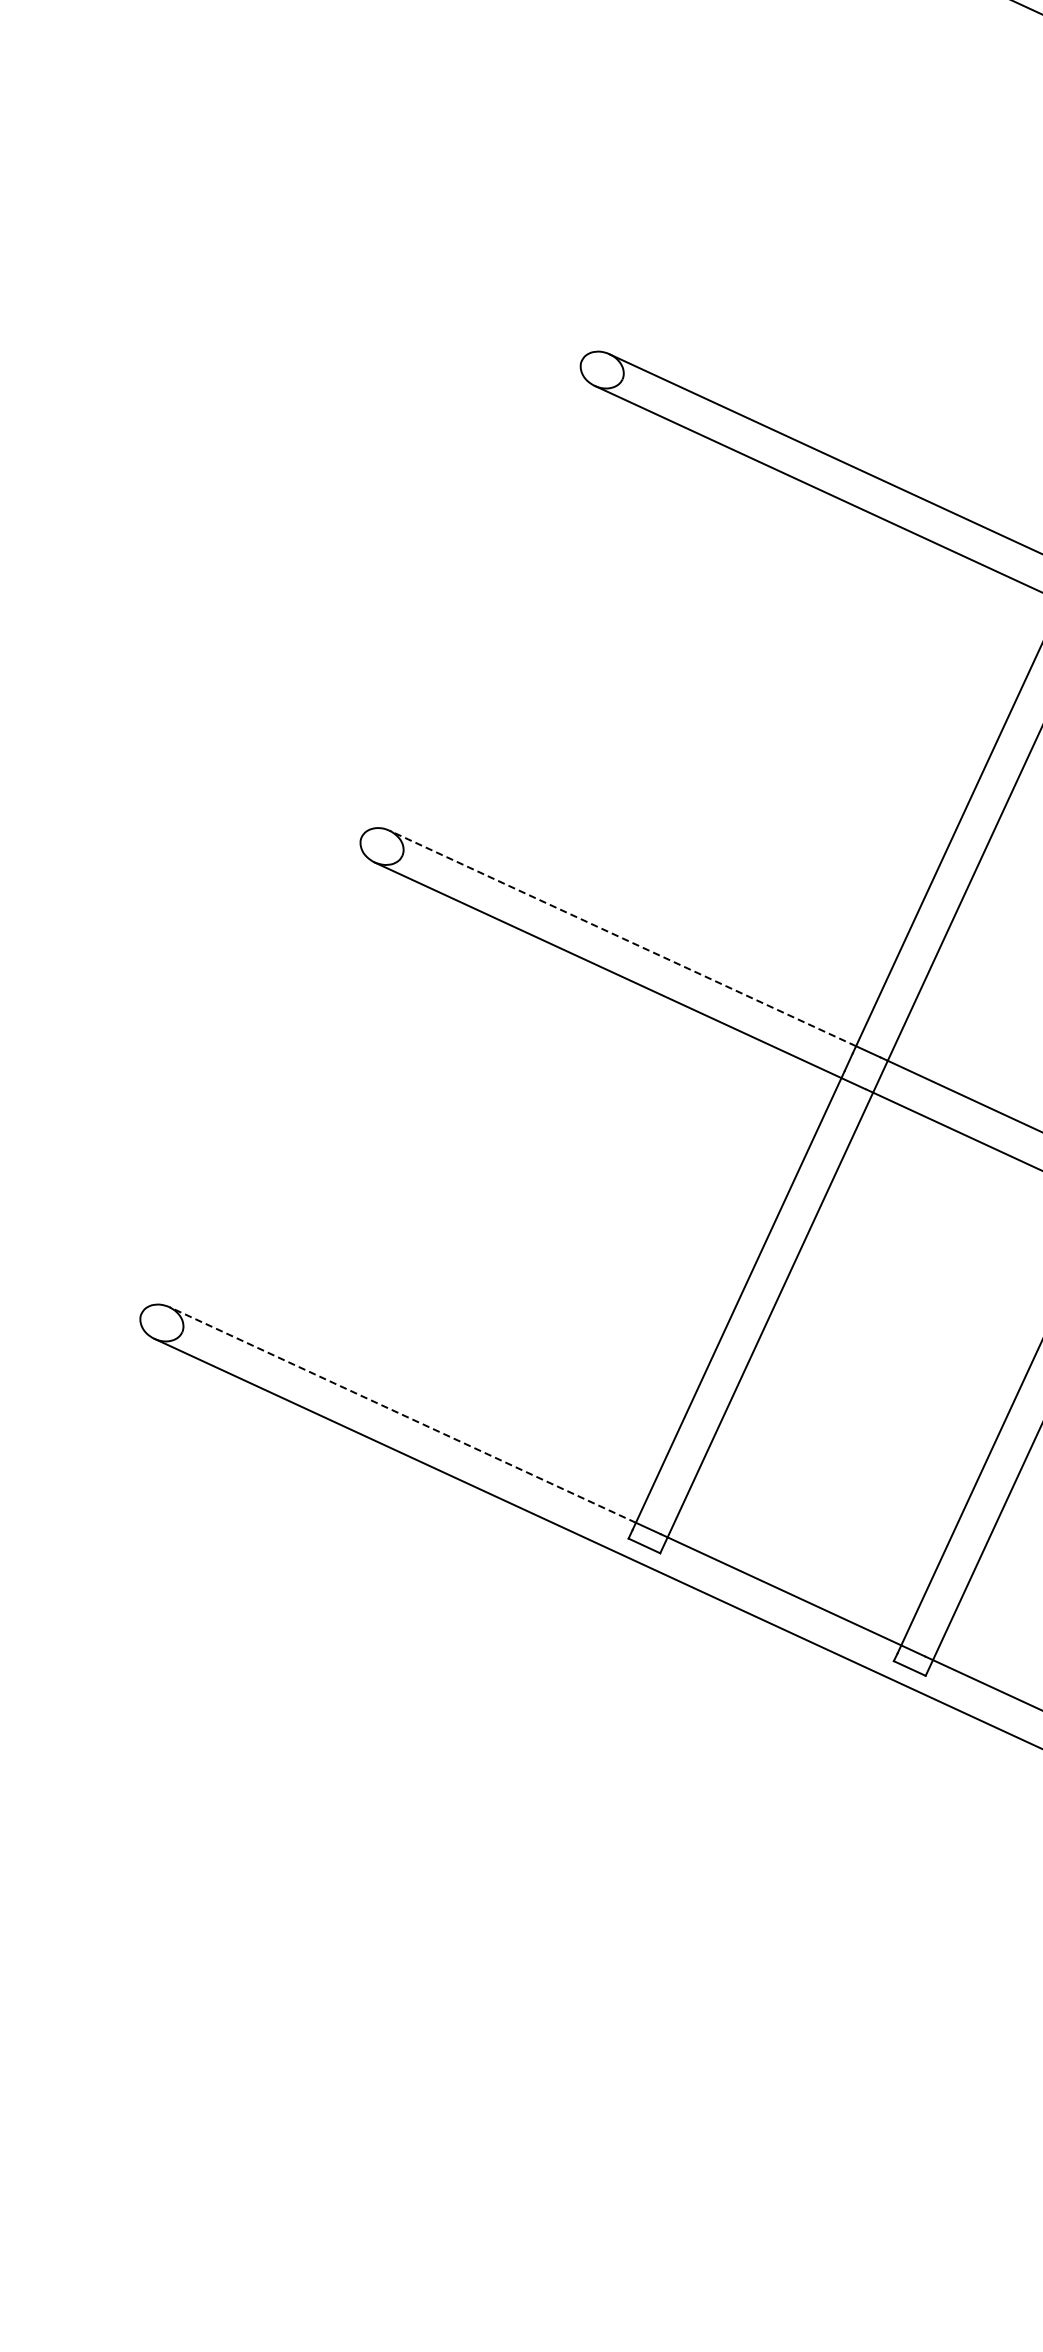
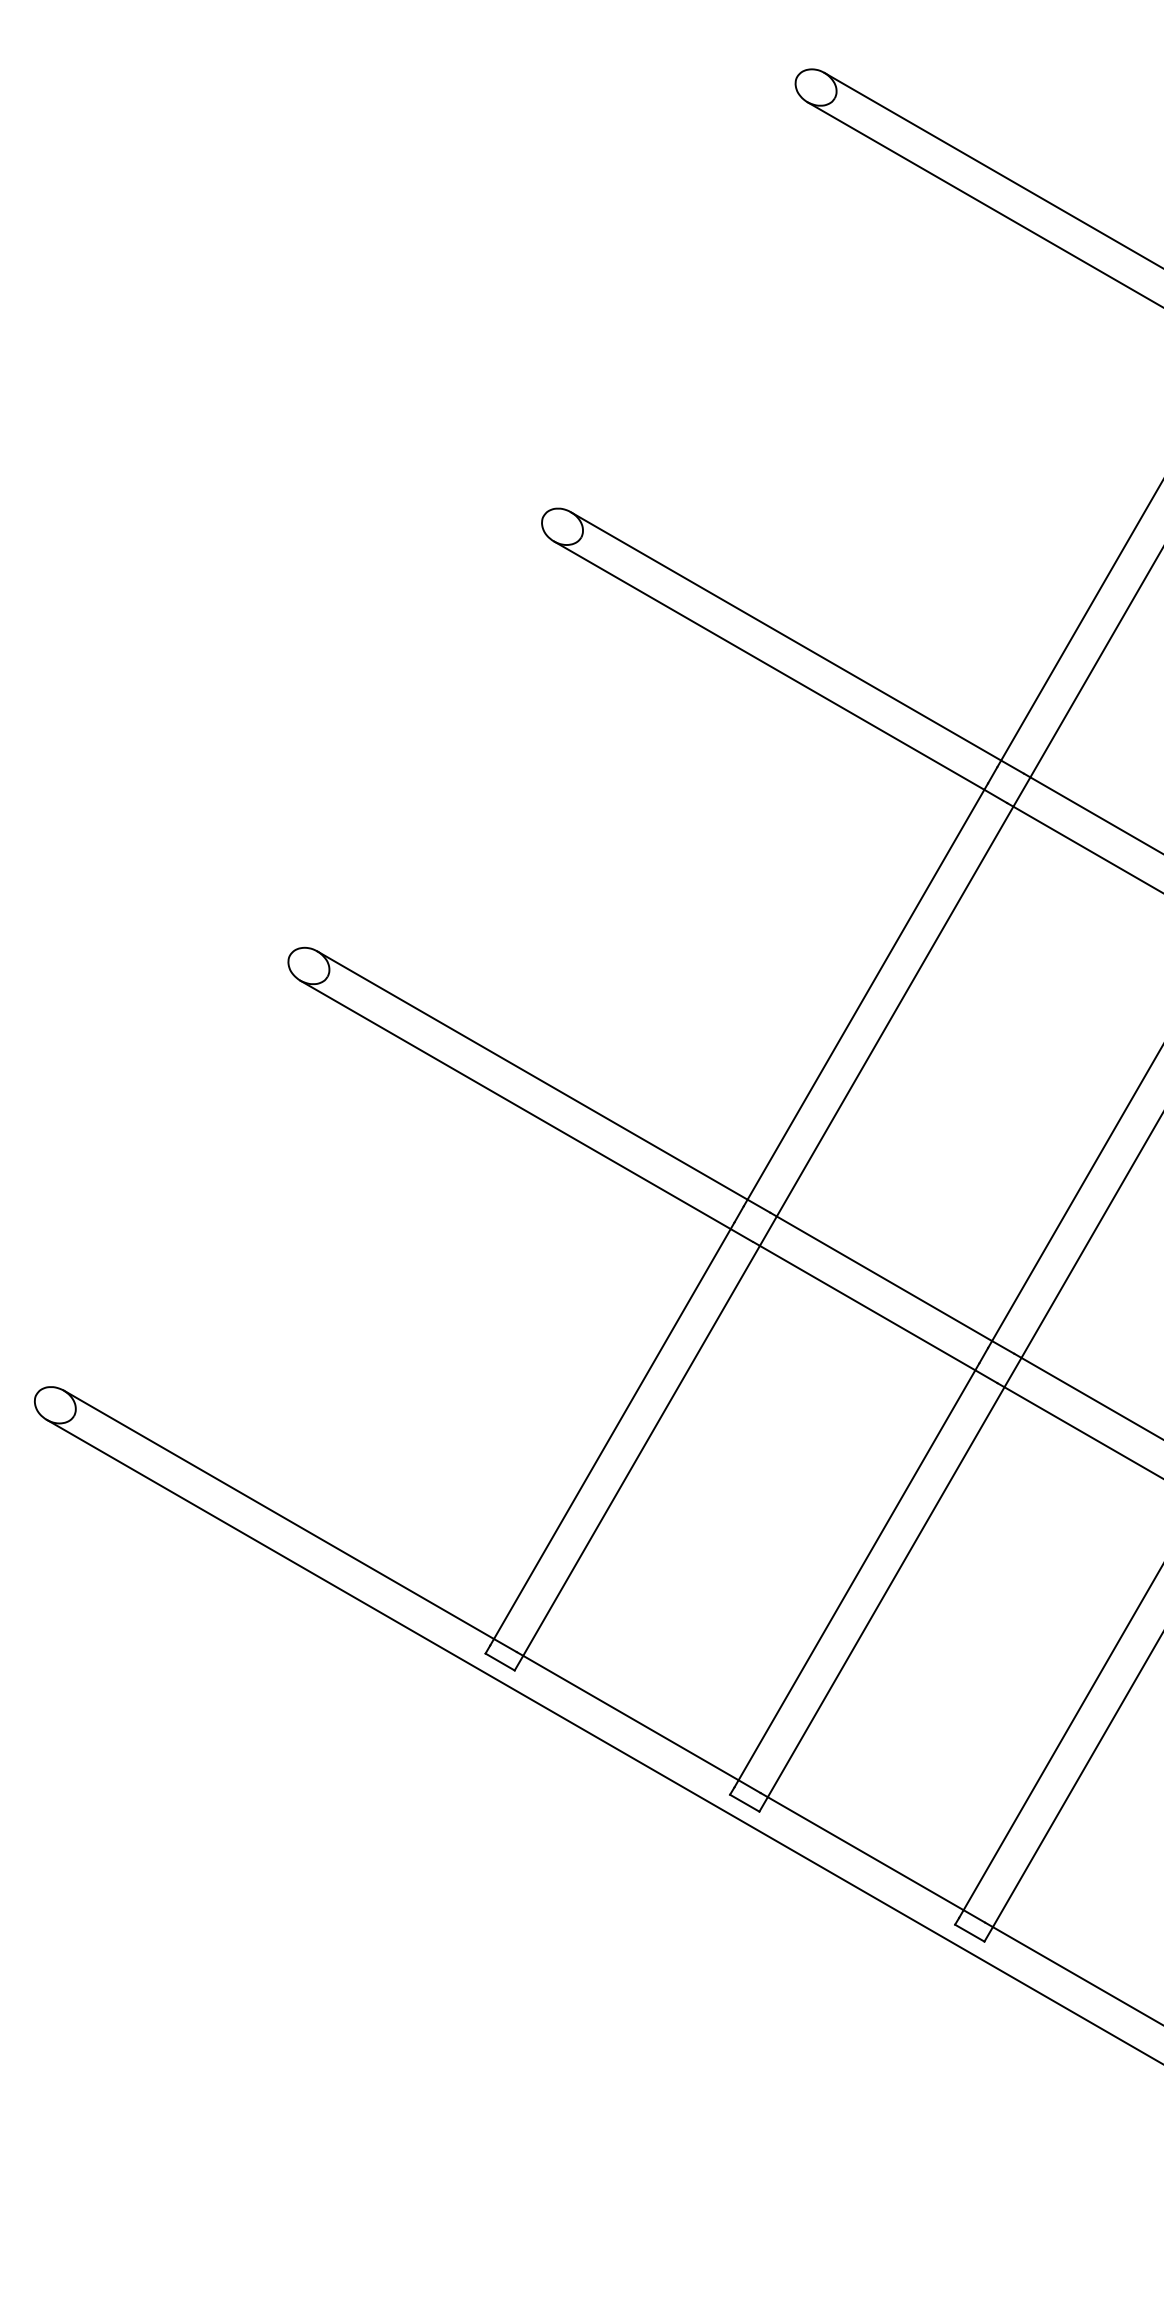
line: (622, 938) -> (532, 1075), dashed -> solid
line: (402, 1414) -> (278, 1514), dashed -> solid

